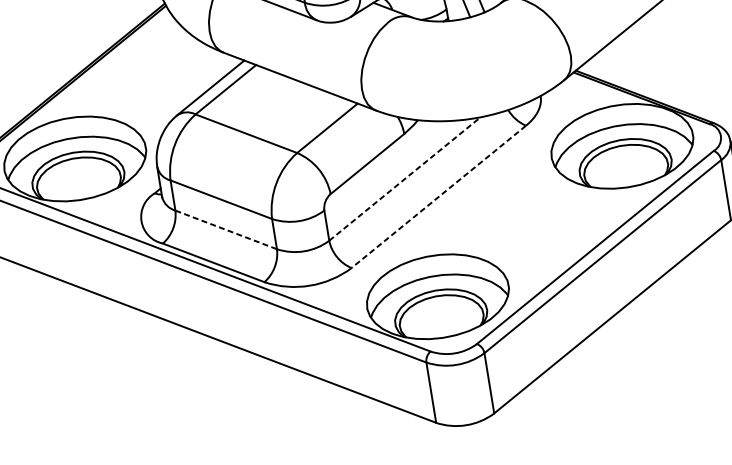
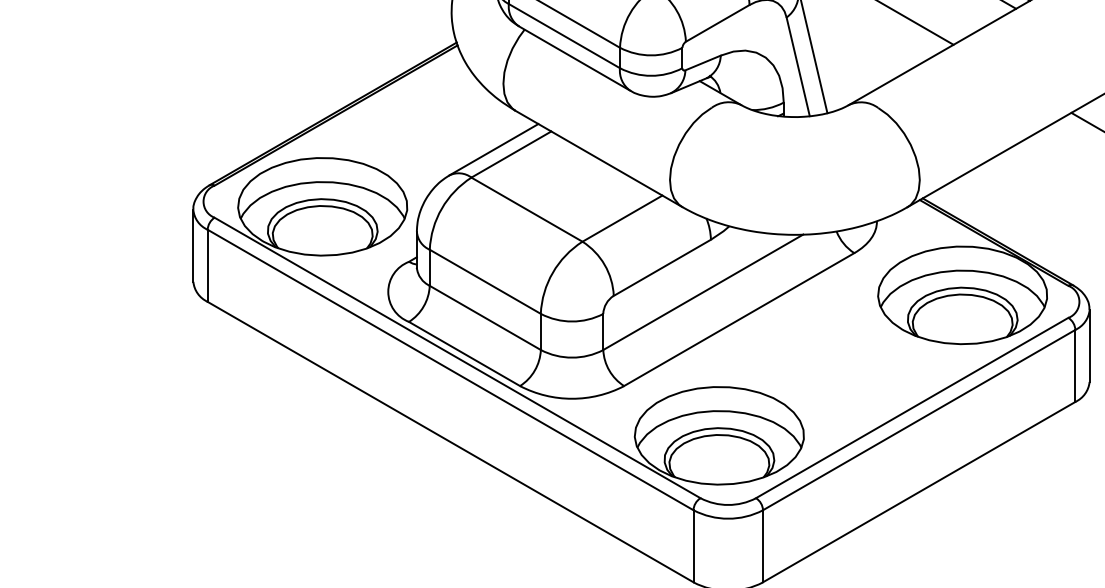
line: (405, 179) -> (703, 292), dashed -> solid
line: (438, 196) -> (739, 319), dashed -> solid
line: (226, 230) -> (485, 318), dashed -> solid

